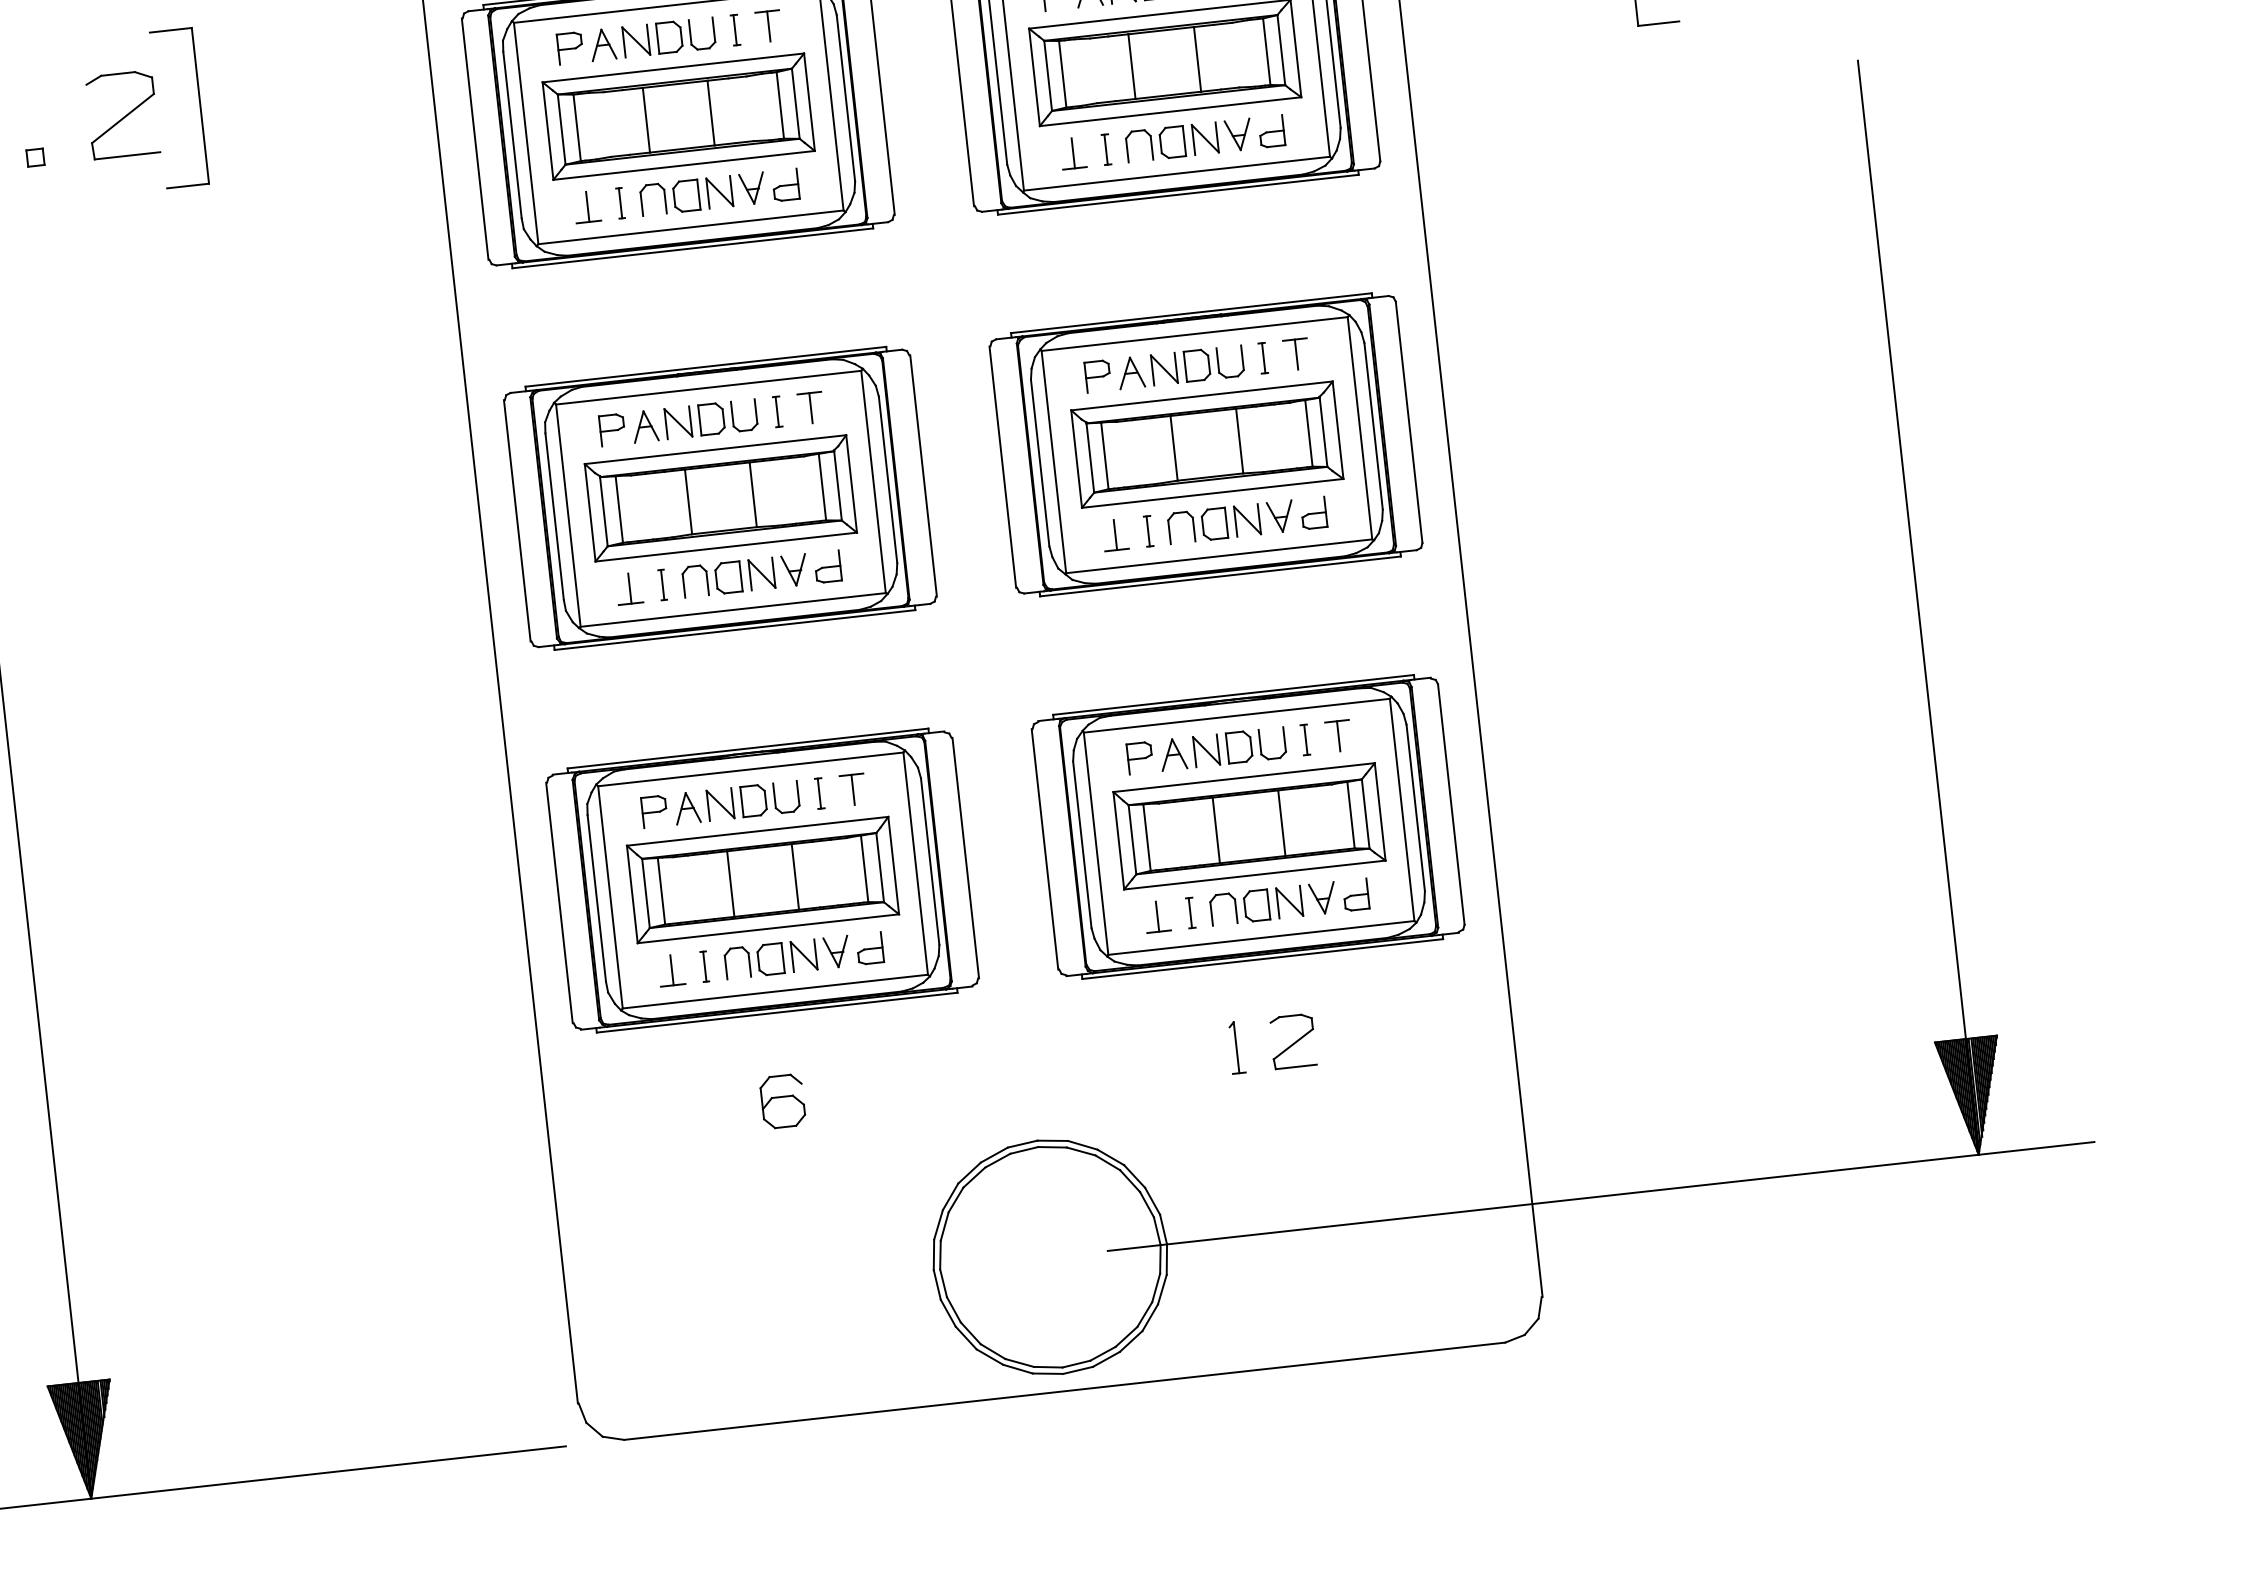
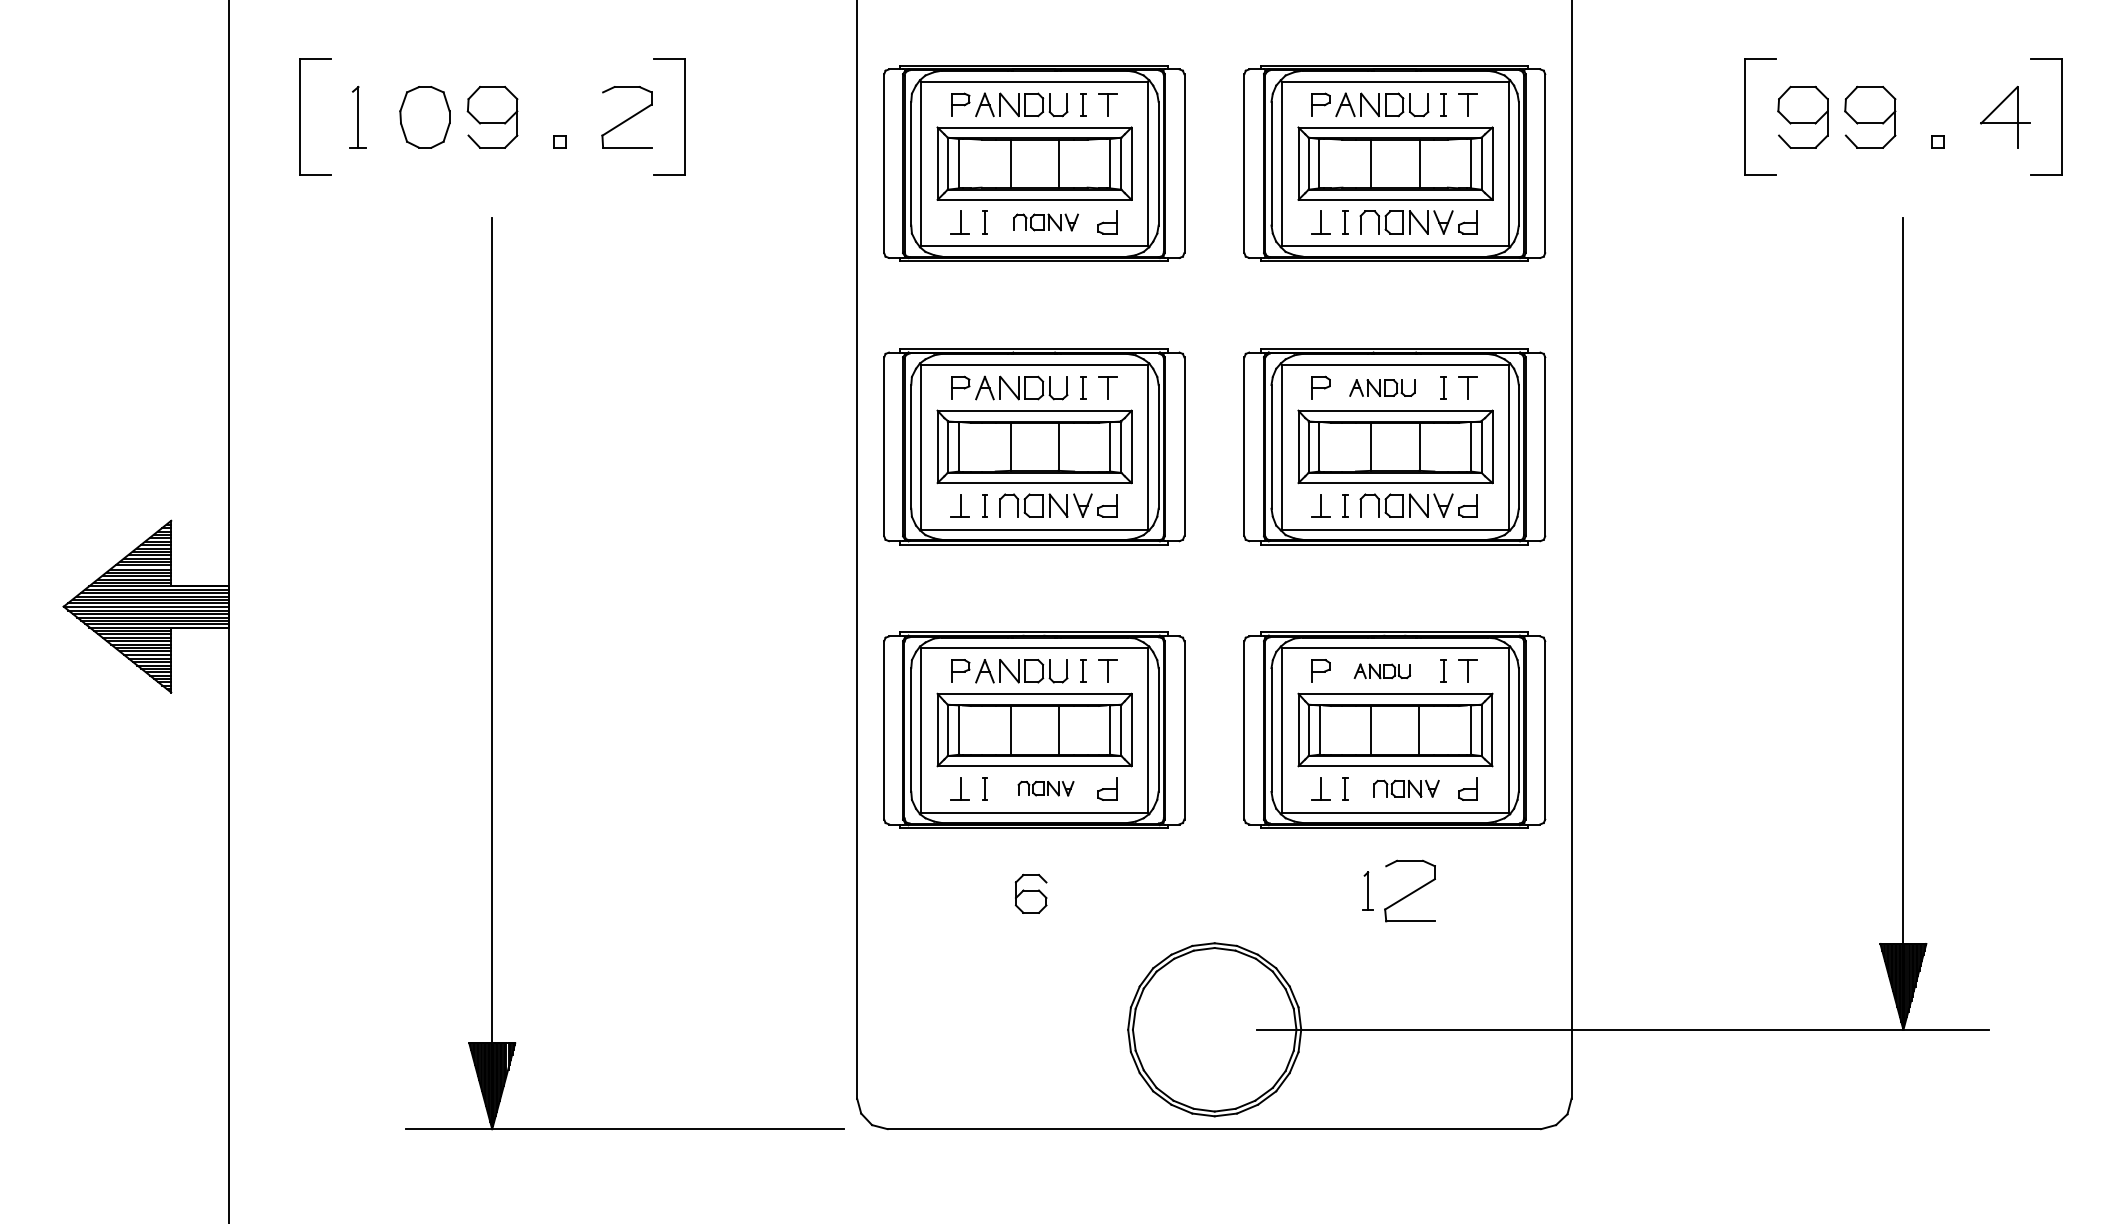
part: (702, 194) -> (1045, 222), size x0.7
part: (1180, 366) -> (1382, 387), size x0.7
part: (1223, 749) -> (1382, 671), size x0.6
part: (1273, 903) -> (1406, 788), size x0.7
part: (786, 957) -> (1045, 788), size x0.6
part: (1292, 1041) -> (1409, 891), size x1.6

